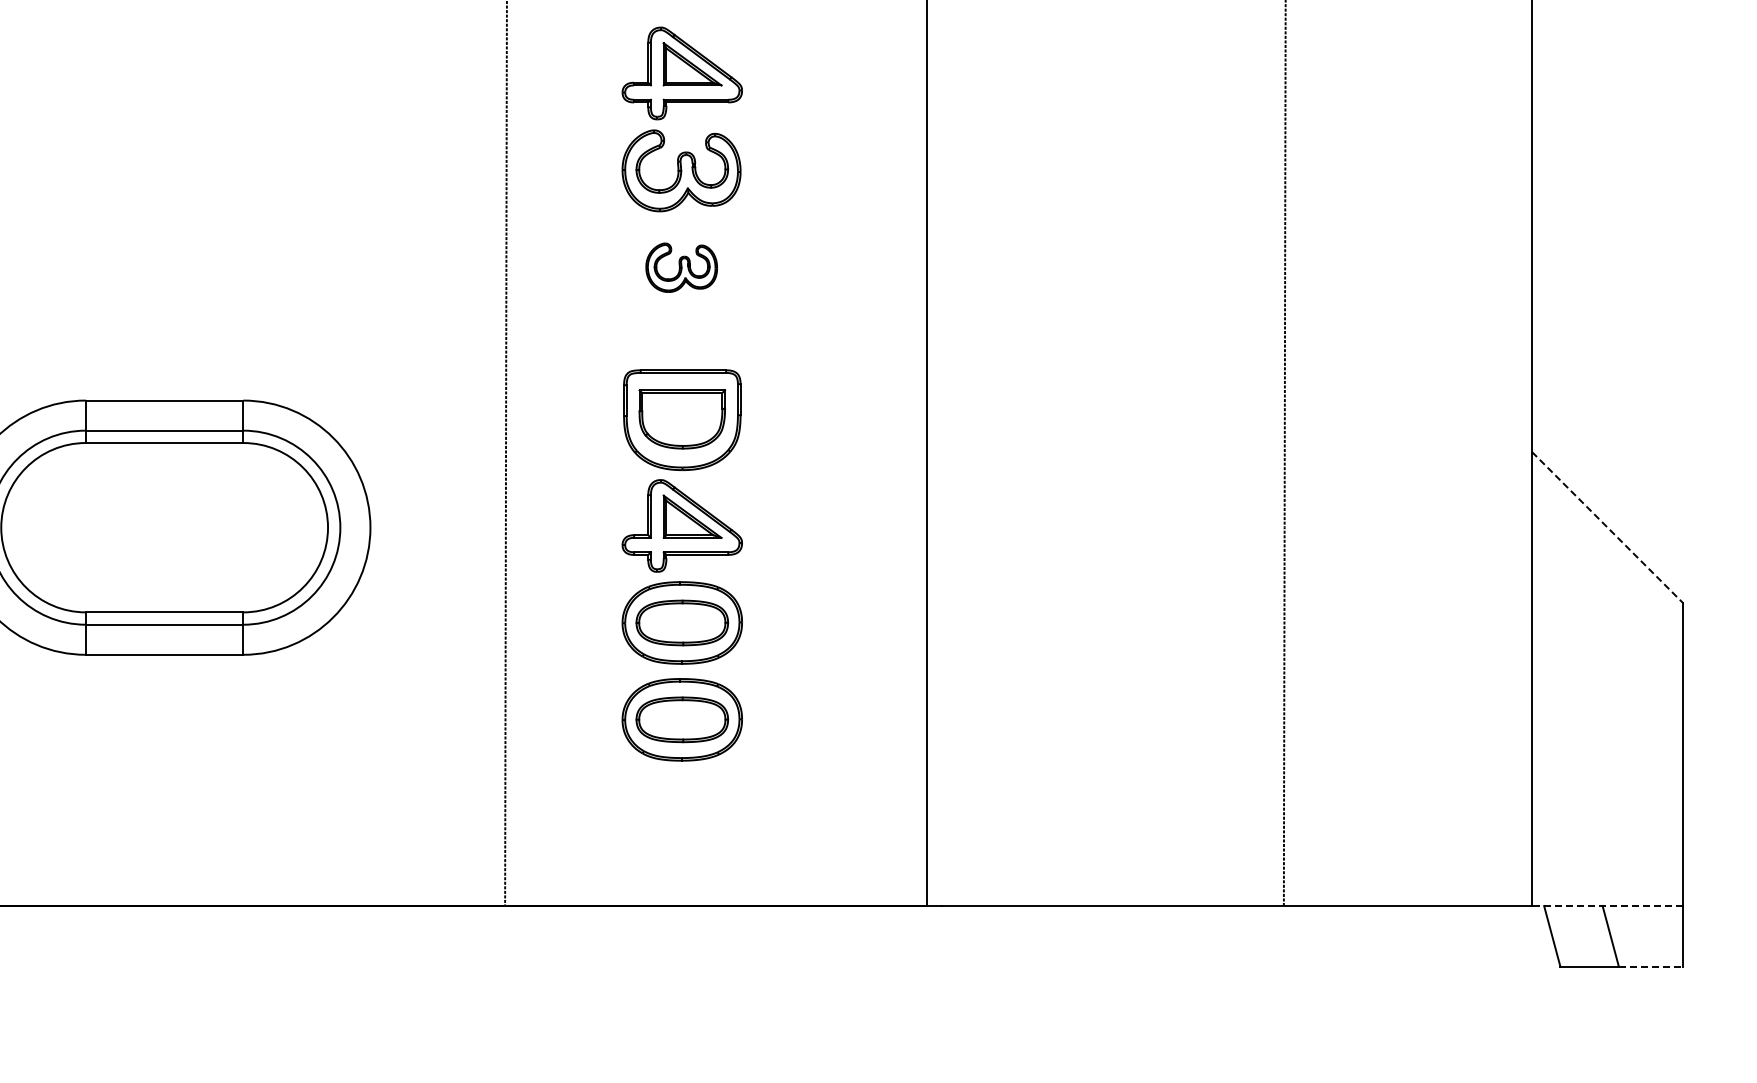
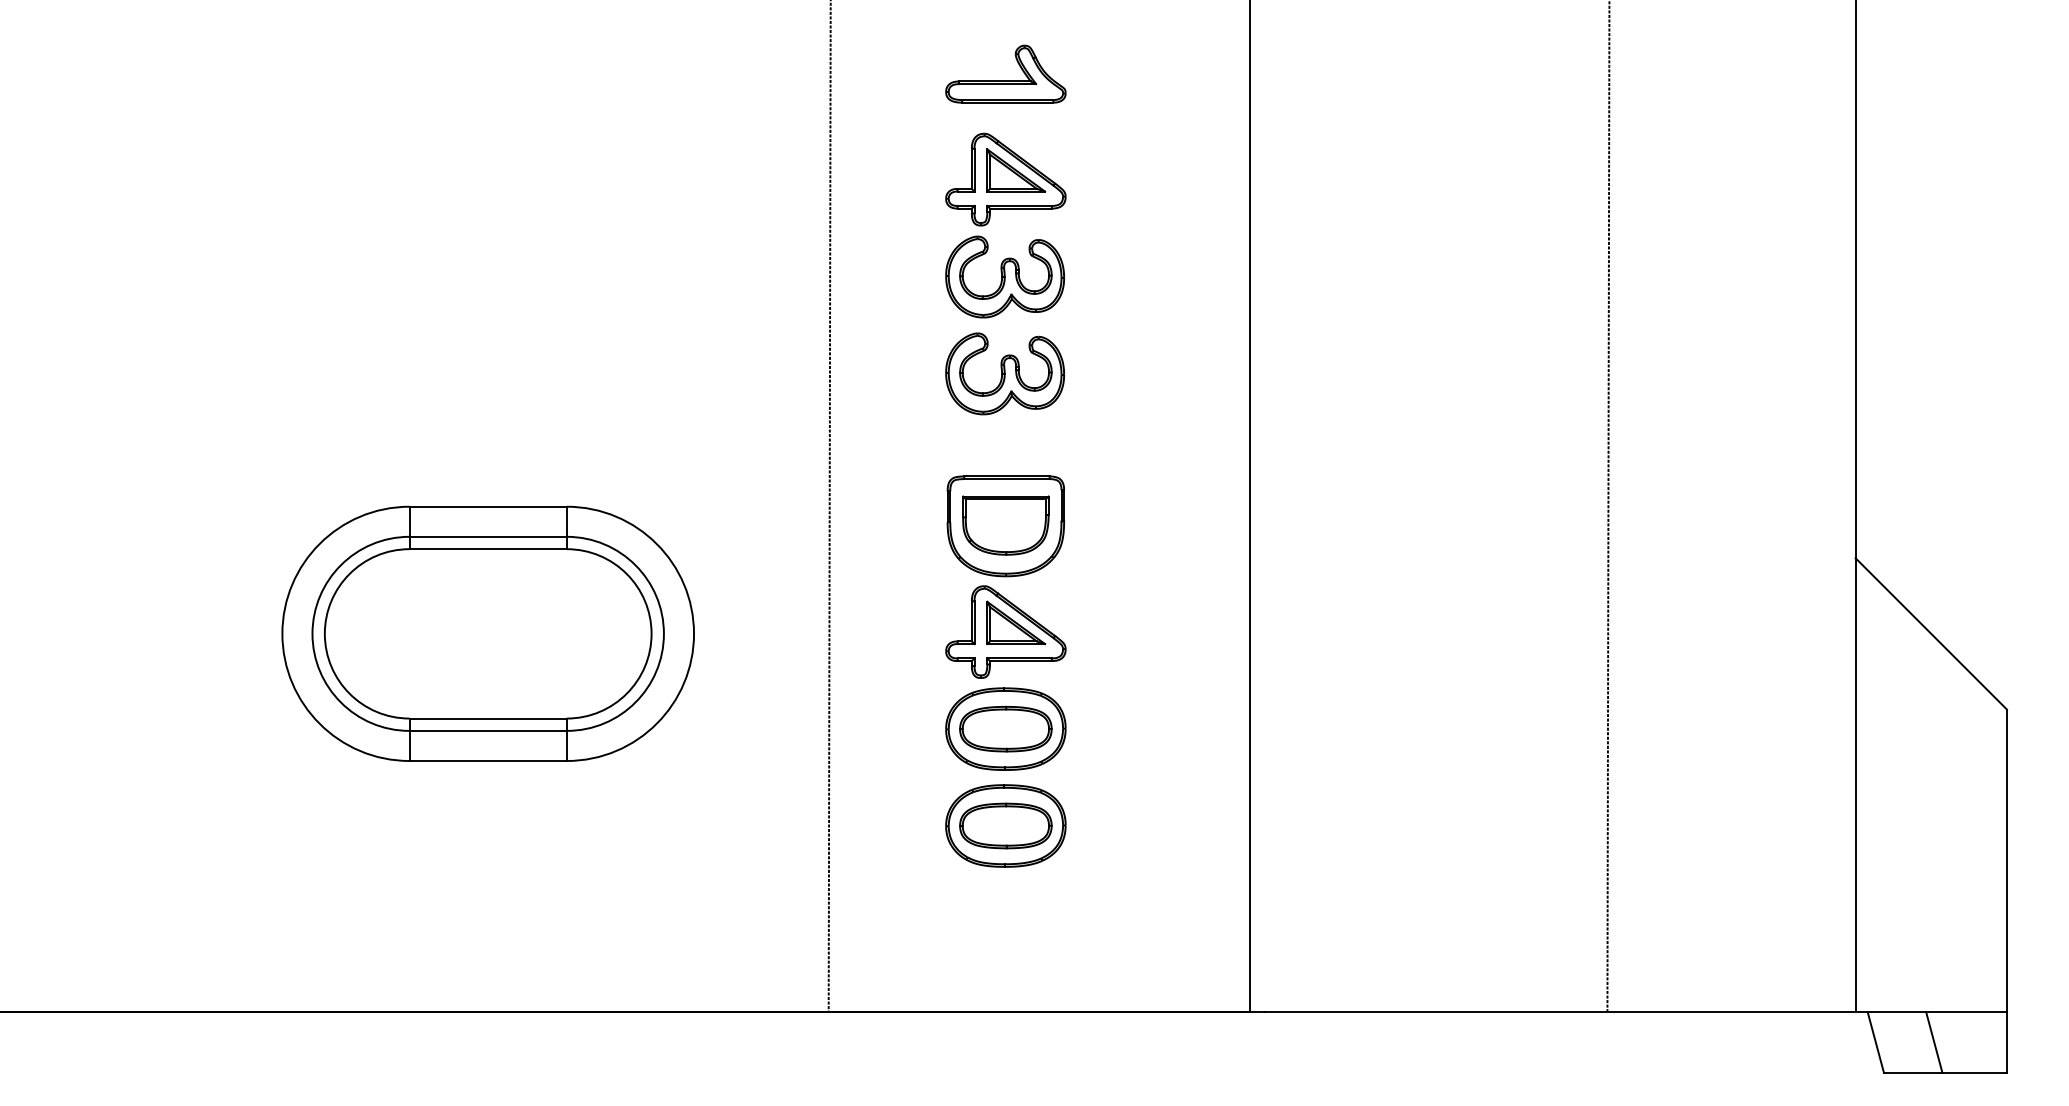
part: (681, 267) -> (1005, 373), size x1.67
line: (1607, 528) -> (1931, 634), dashed -> solid
line: (1607, 906) -> (1931, 1012), dashed -> solid
line: (1651, 966) -> (1975, 1072), dashed -> solid

